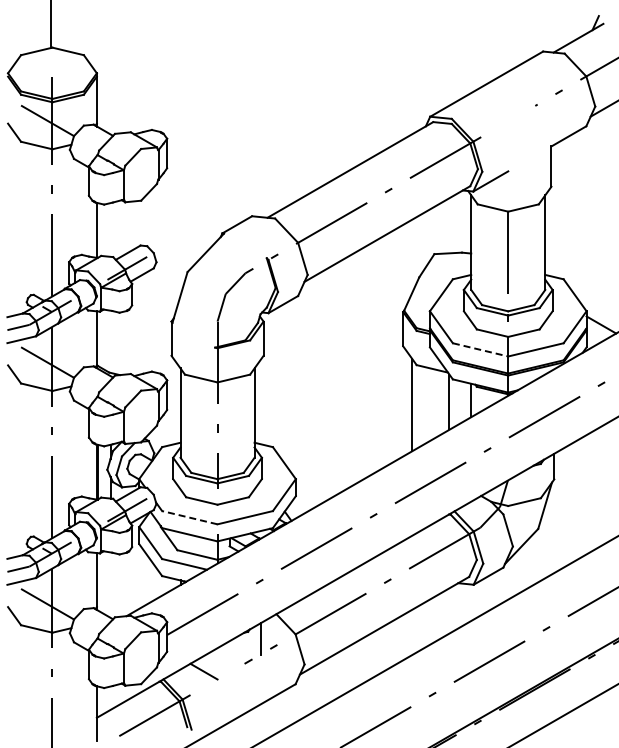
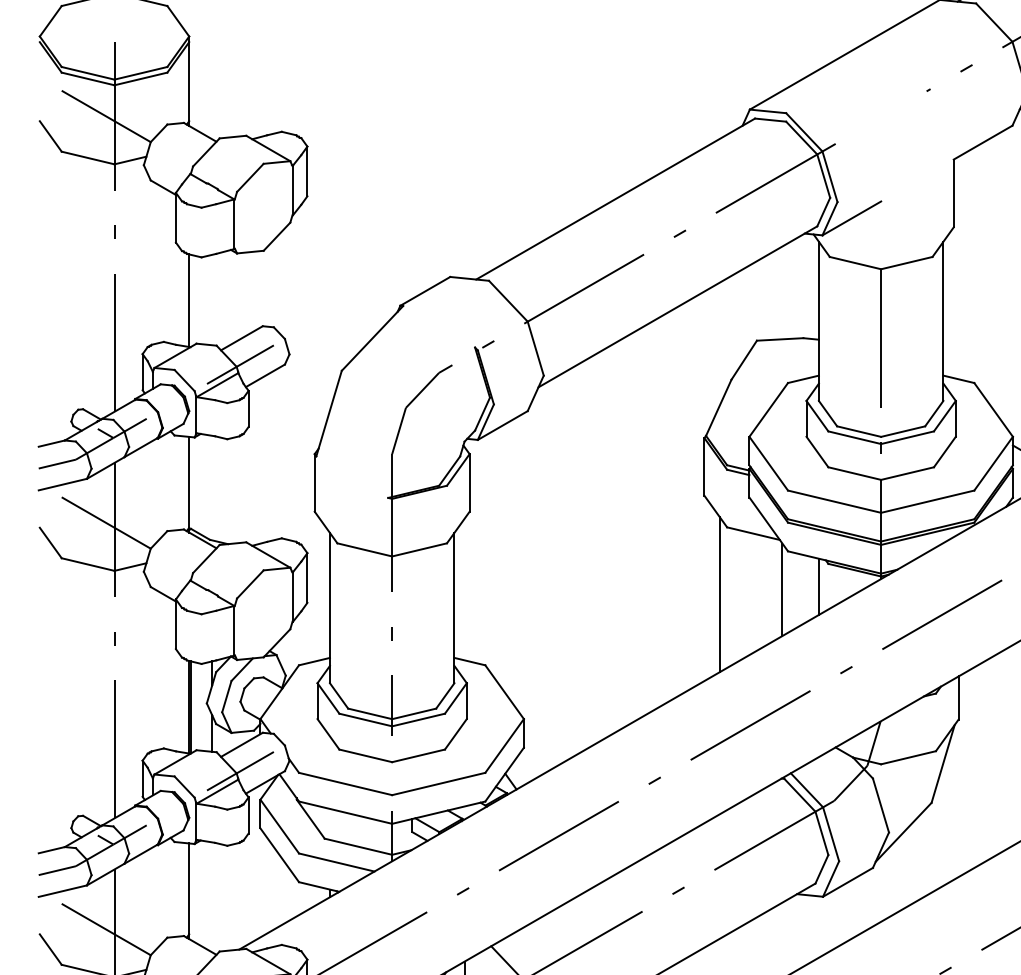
line: (481, 349) -> (836, 501), dashed -> solid
line: (189, 517) -> (345, 783), dashed -> solid

